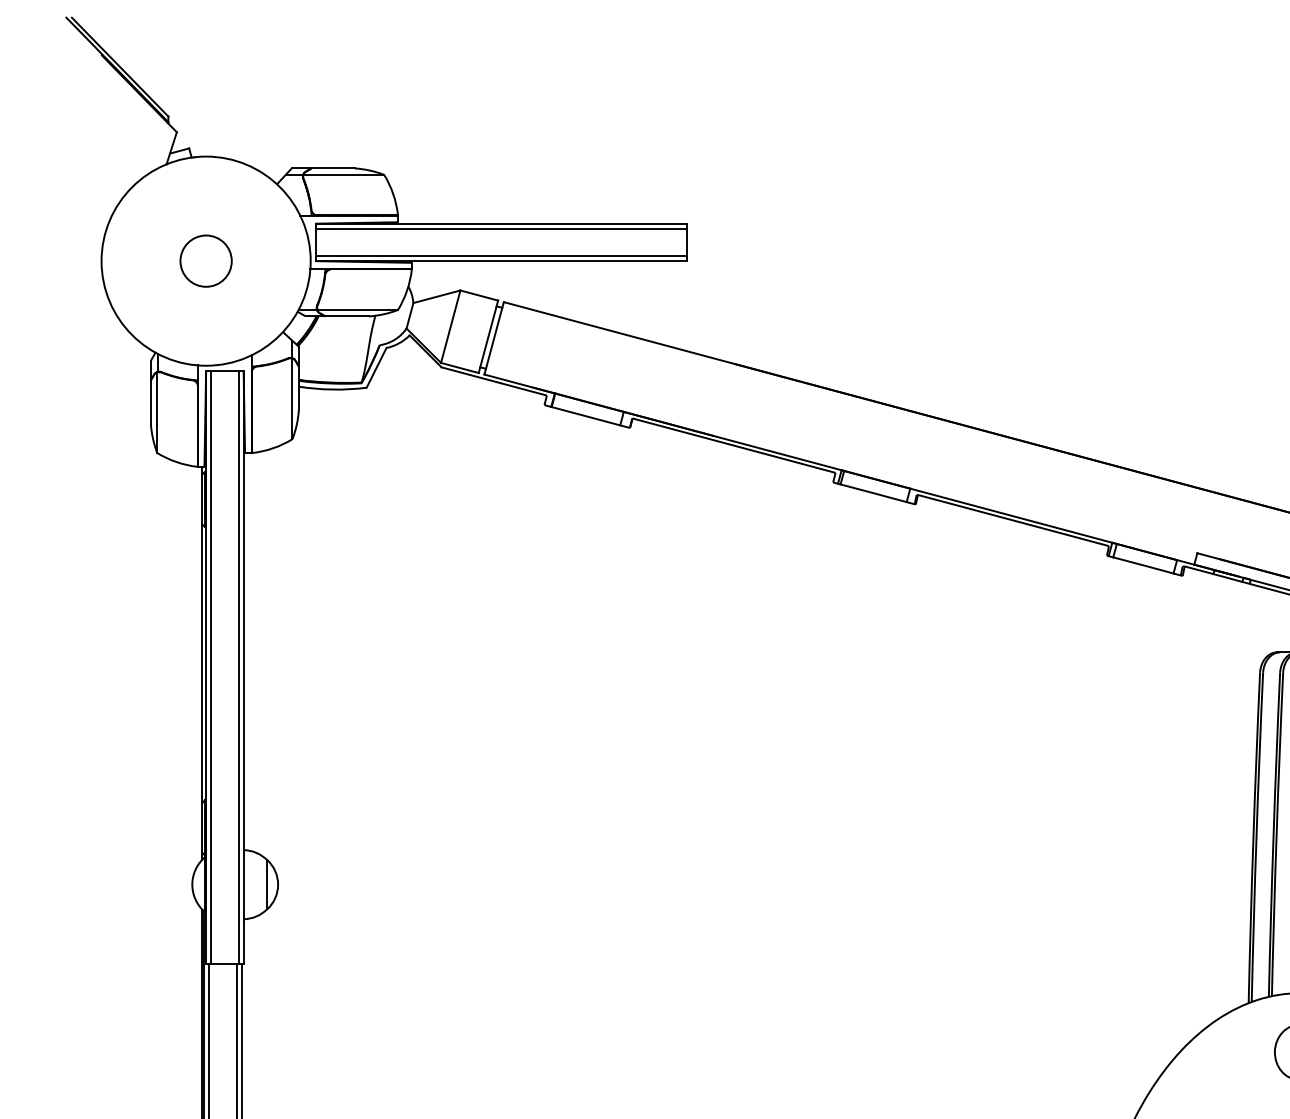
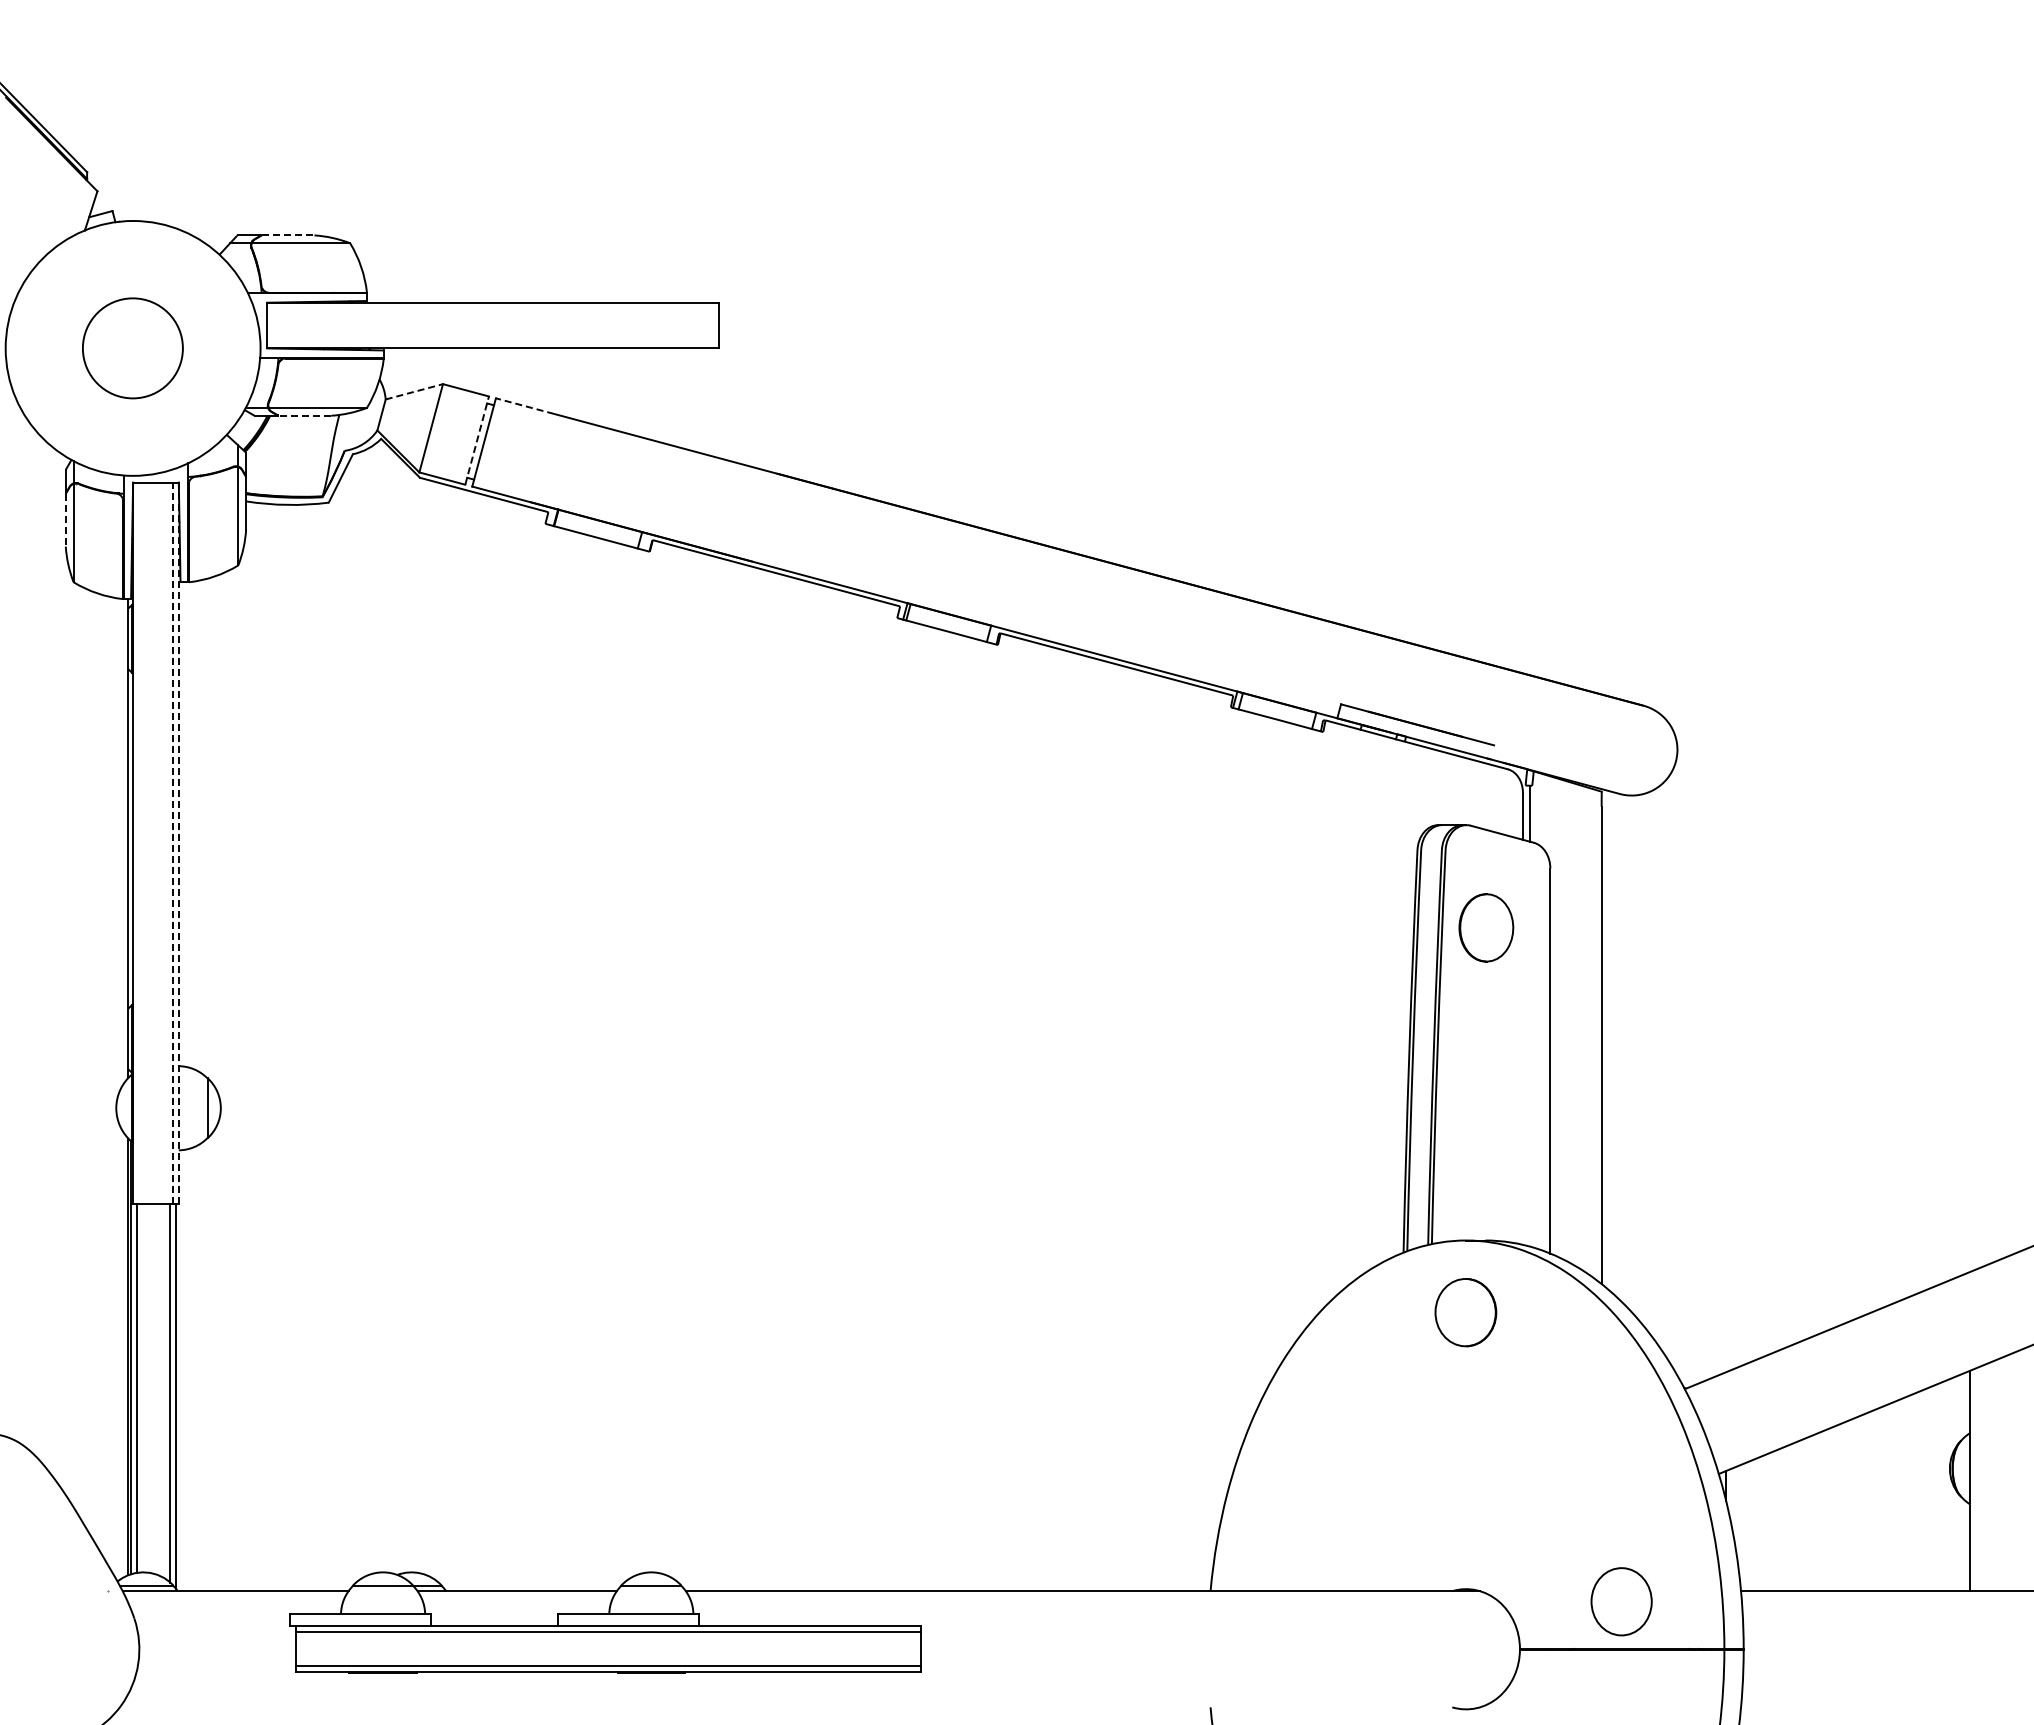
line: (333, 168) -> (288, 235), solid -> dashed
line: (501, 228) -> (492, 308), removed
line: (501, 256) -> (492, 342), removed
circle: (206, 261) -> (133, 348), size x1.6
line: (437, 296) -> (414, 391), solid -> dashed
line: (527, 308) -> (524, 406), solid -> dashed
line: (346, 316) -> (304, 415), solid -> dashed
line: (488, 336) -> (477, 440), solid -> dashed
line: (150, 402) -> (65, 520), solid -> dashed
line: (211, 667) -> (139, 843), removed
line: (238, 667) -> (172, 843), solid -> dashed
line: (243, 667) -> (178, 843), solid -> dashed

